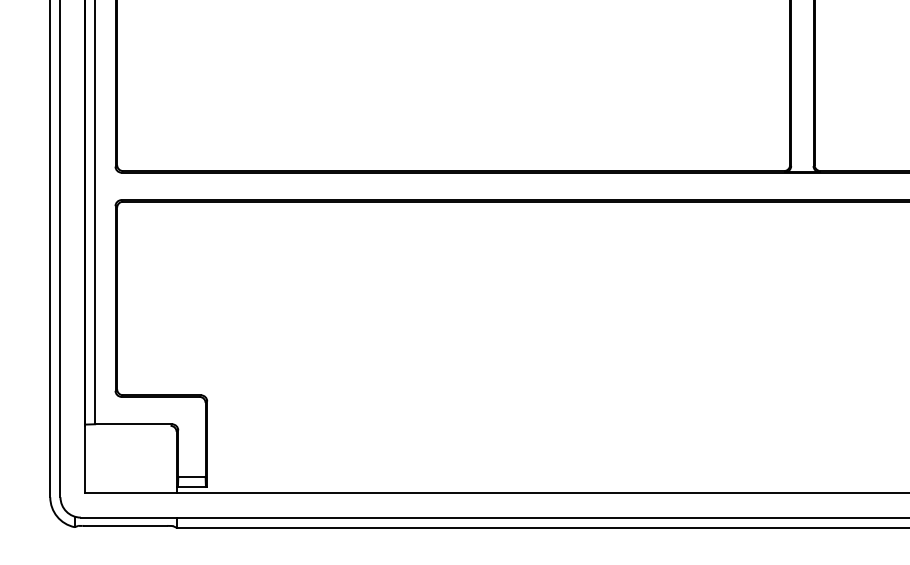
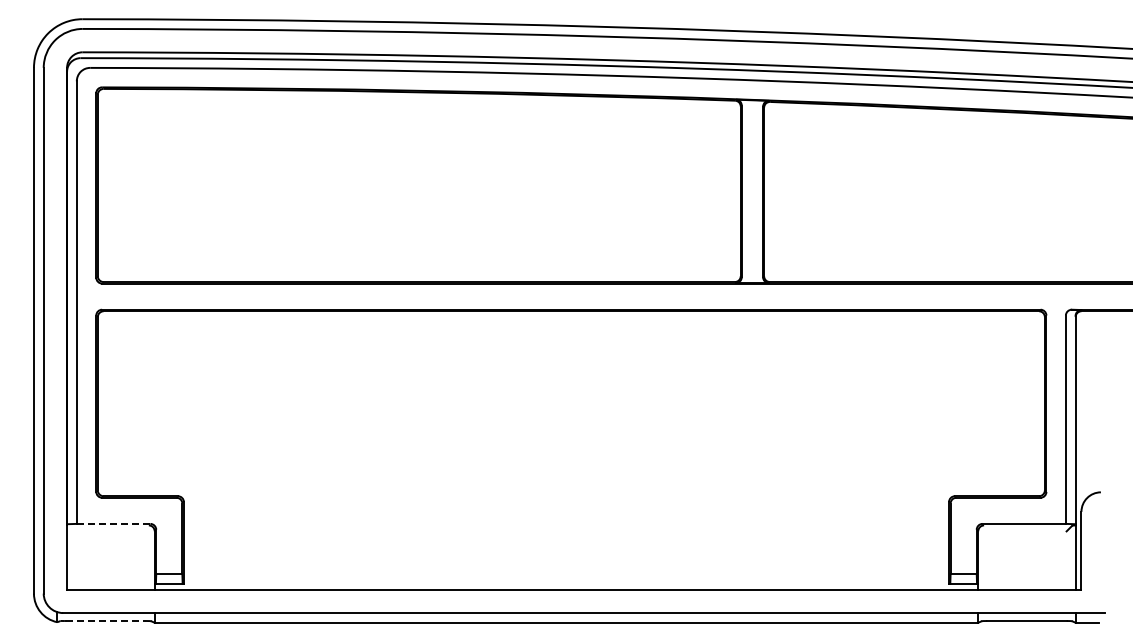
line: (133, 423) -> (113, 523), solid -> dashed
line: (126, 526) -> (106, 621), solid -> dashed

